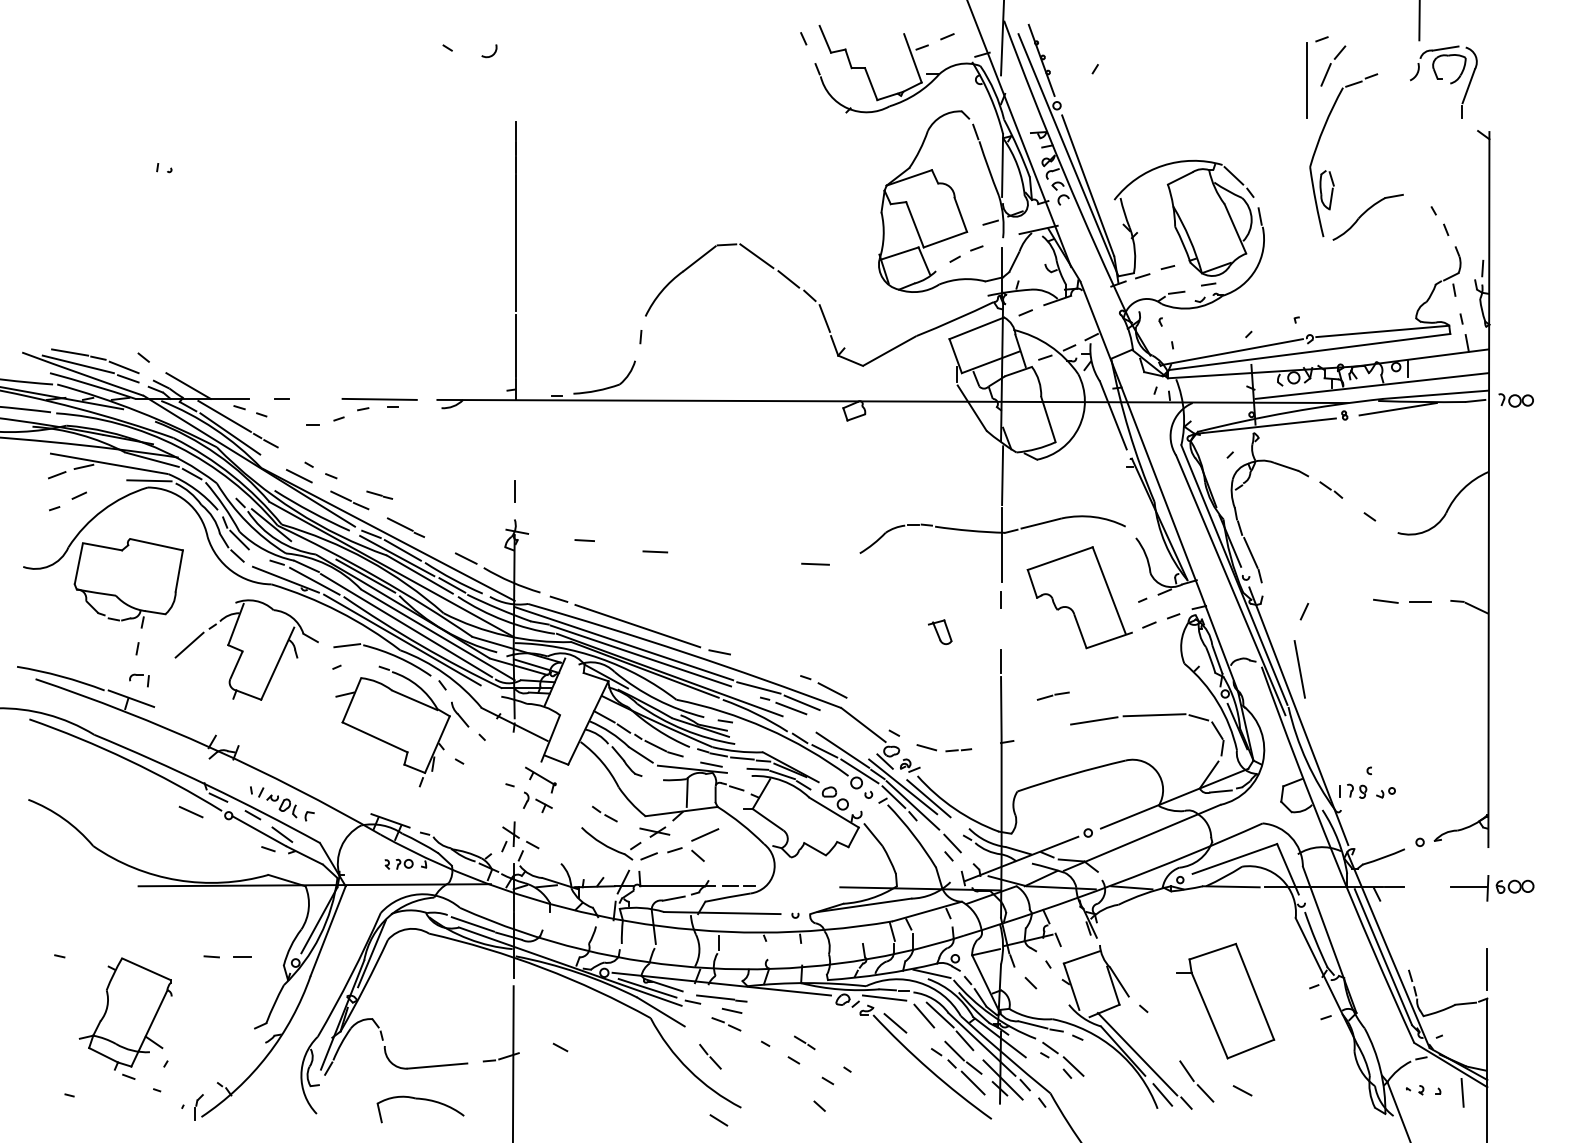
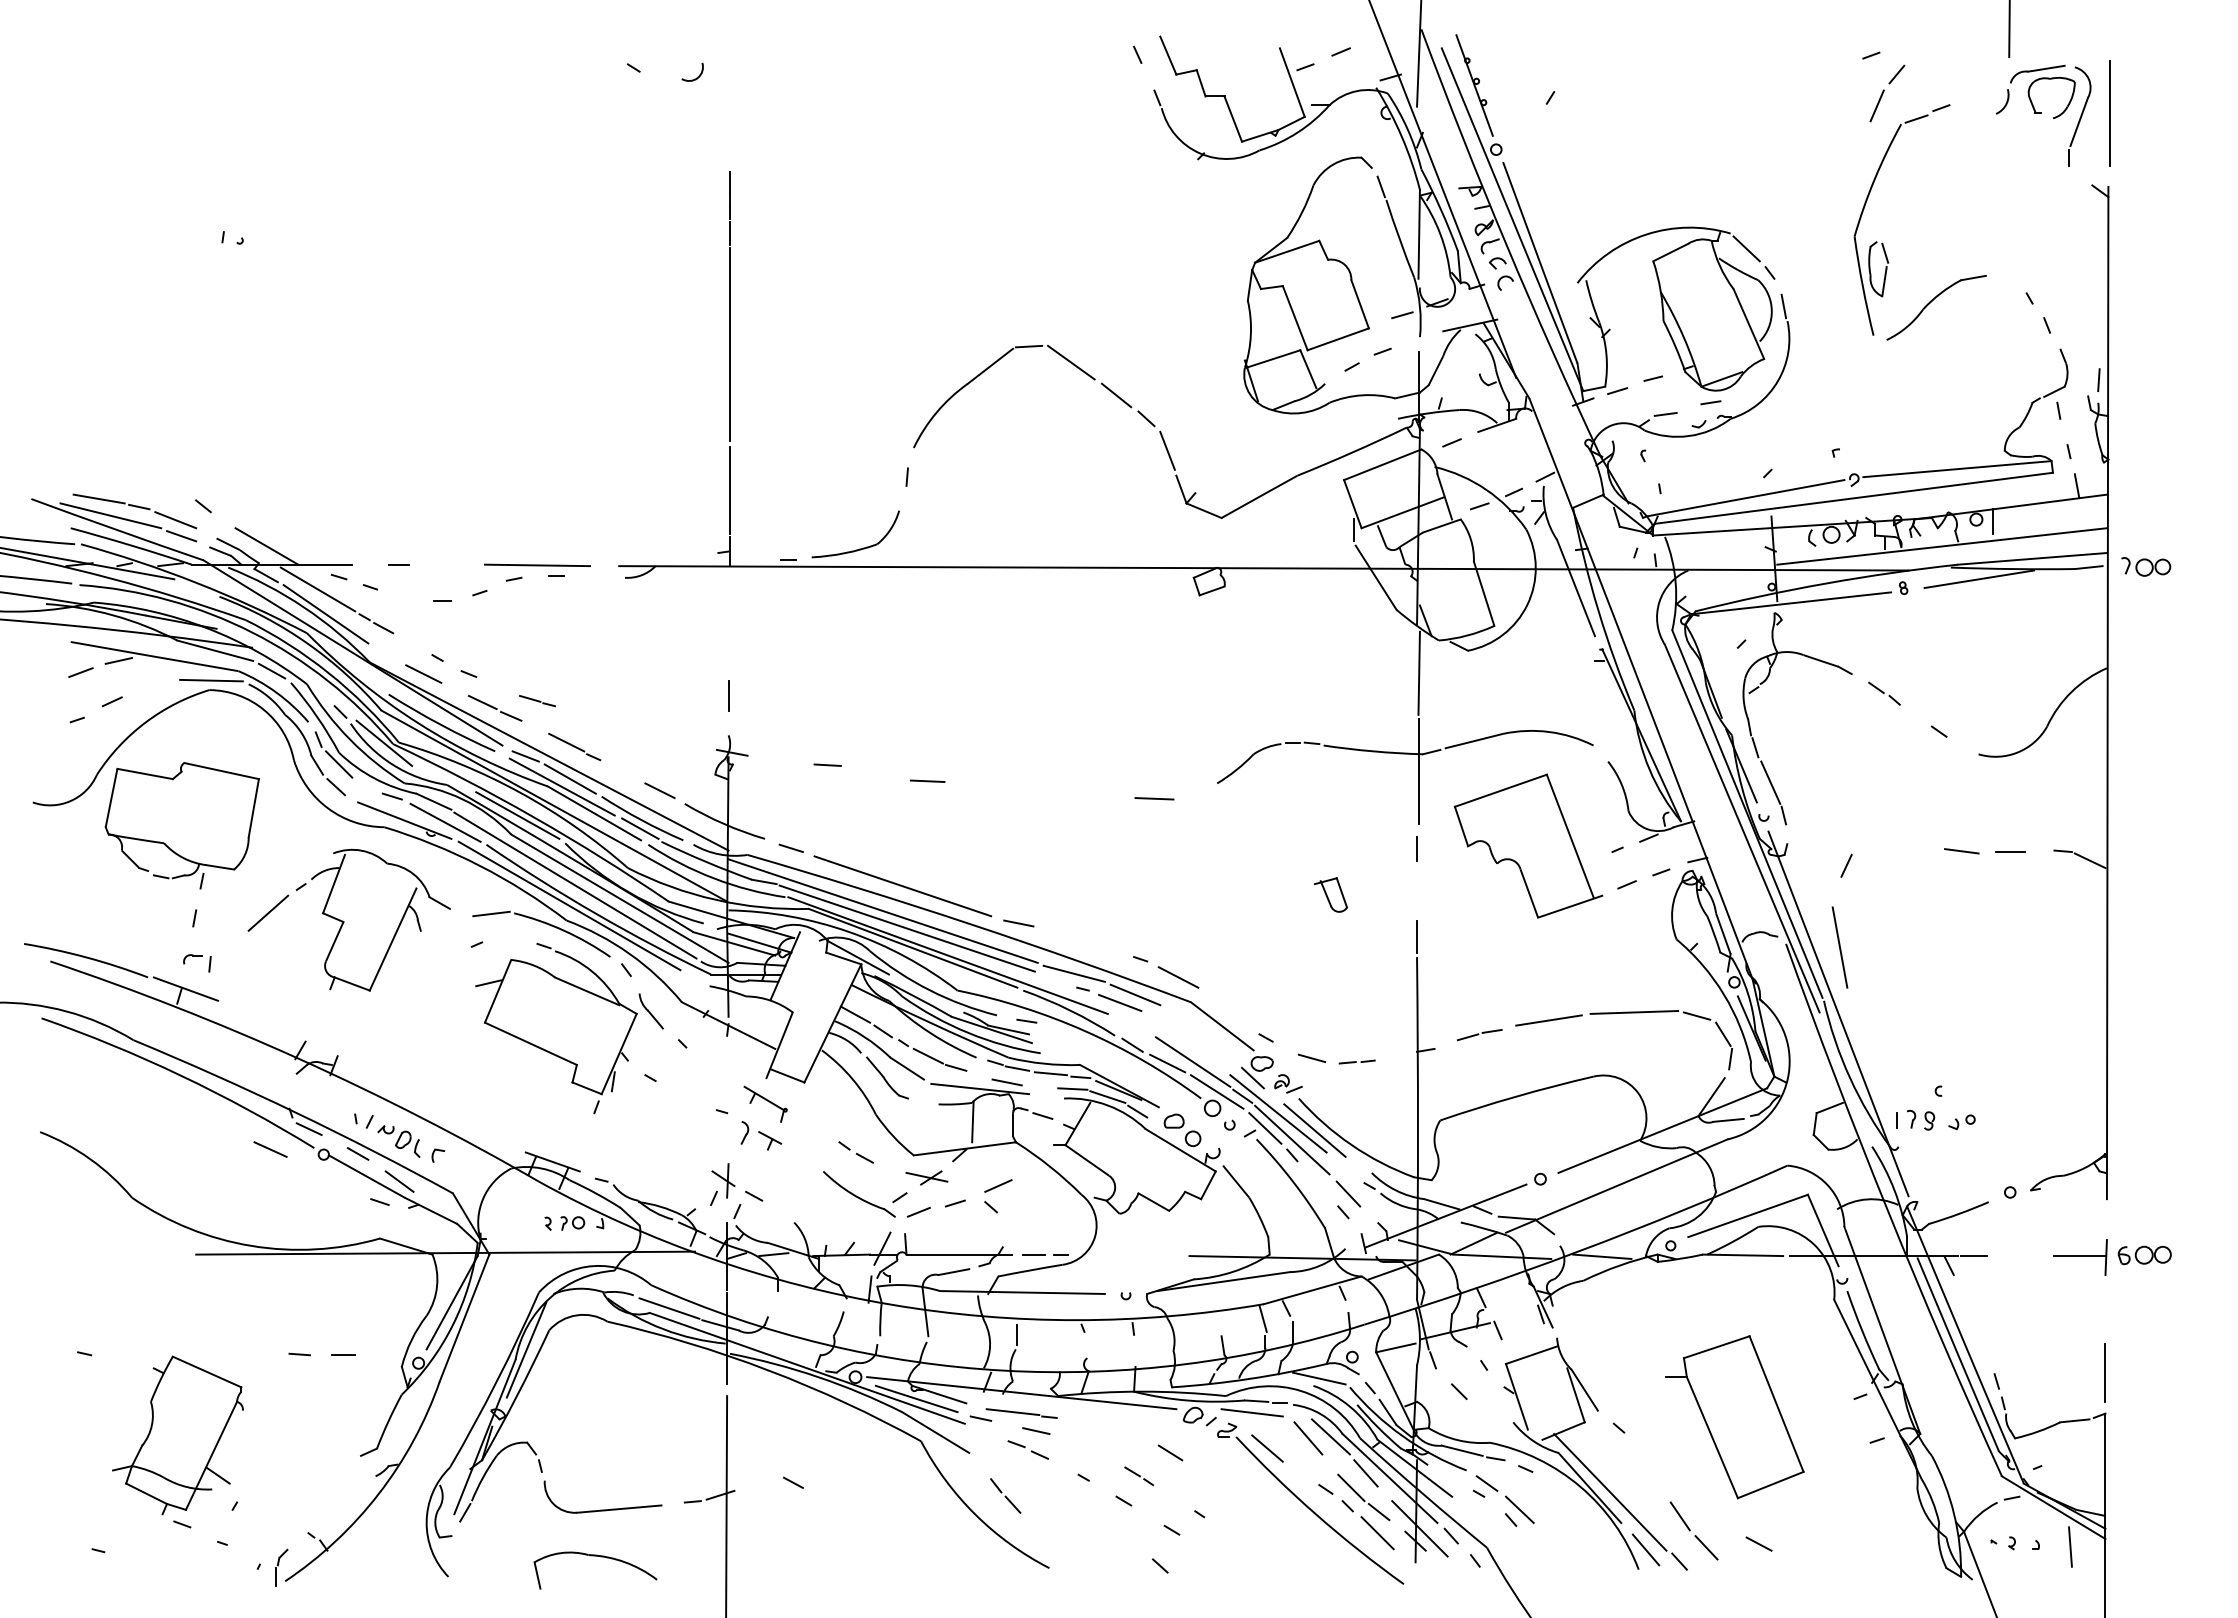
line: (1306, 80) -> (2108, 113), moved
part: (1052, 695) -> (1478, 1034), moved
part: (705, 844) -> (998, 1195), size x0.71
line: (718, 1120) -> (1169, 1453), moved

